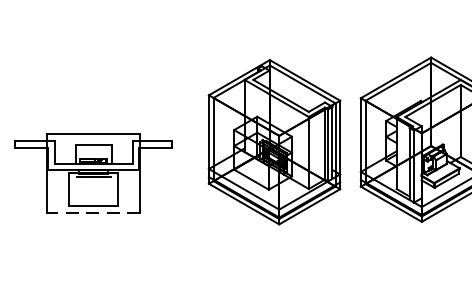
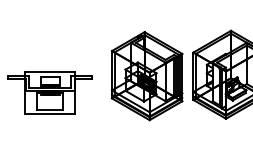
line: (94, 213) -> (50, 114), dashed -> solid

